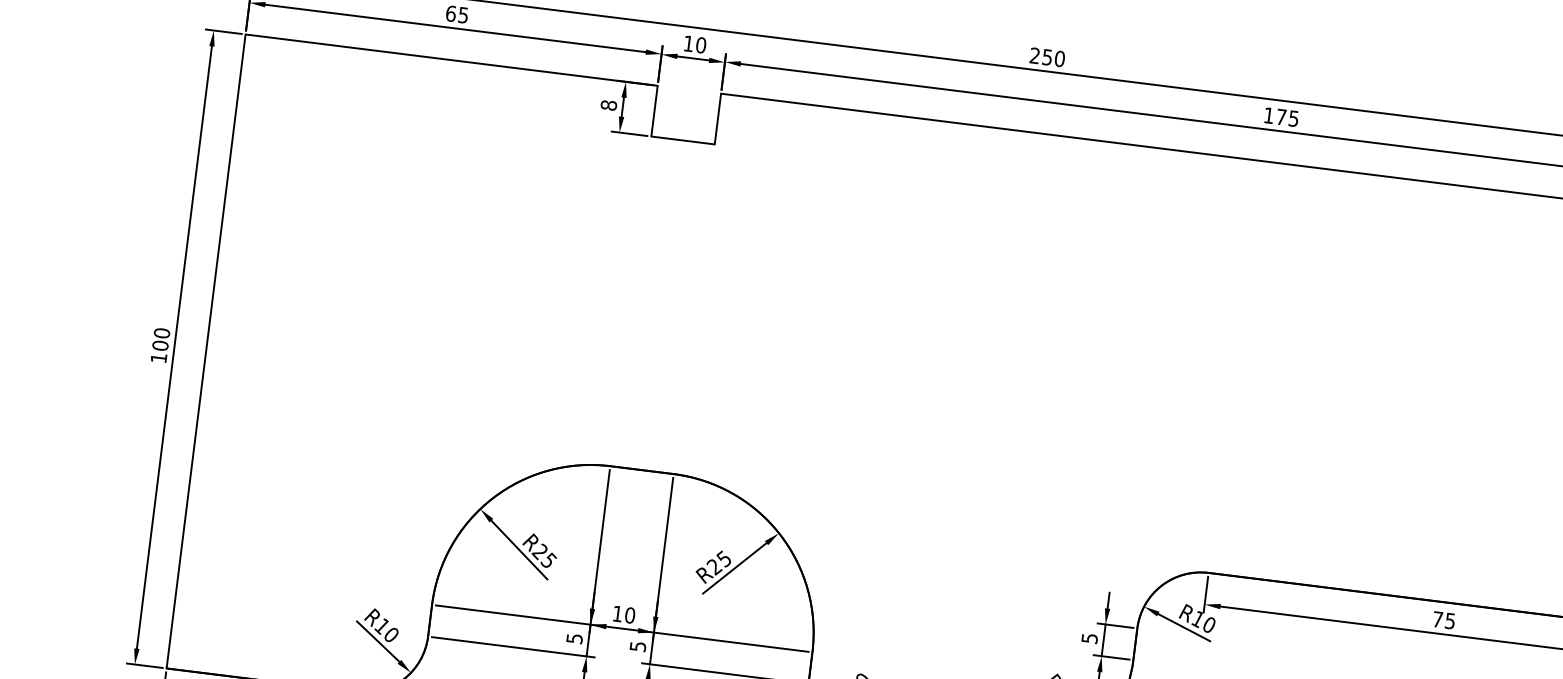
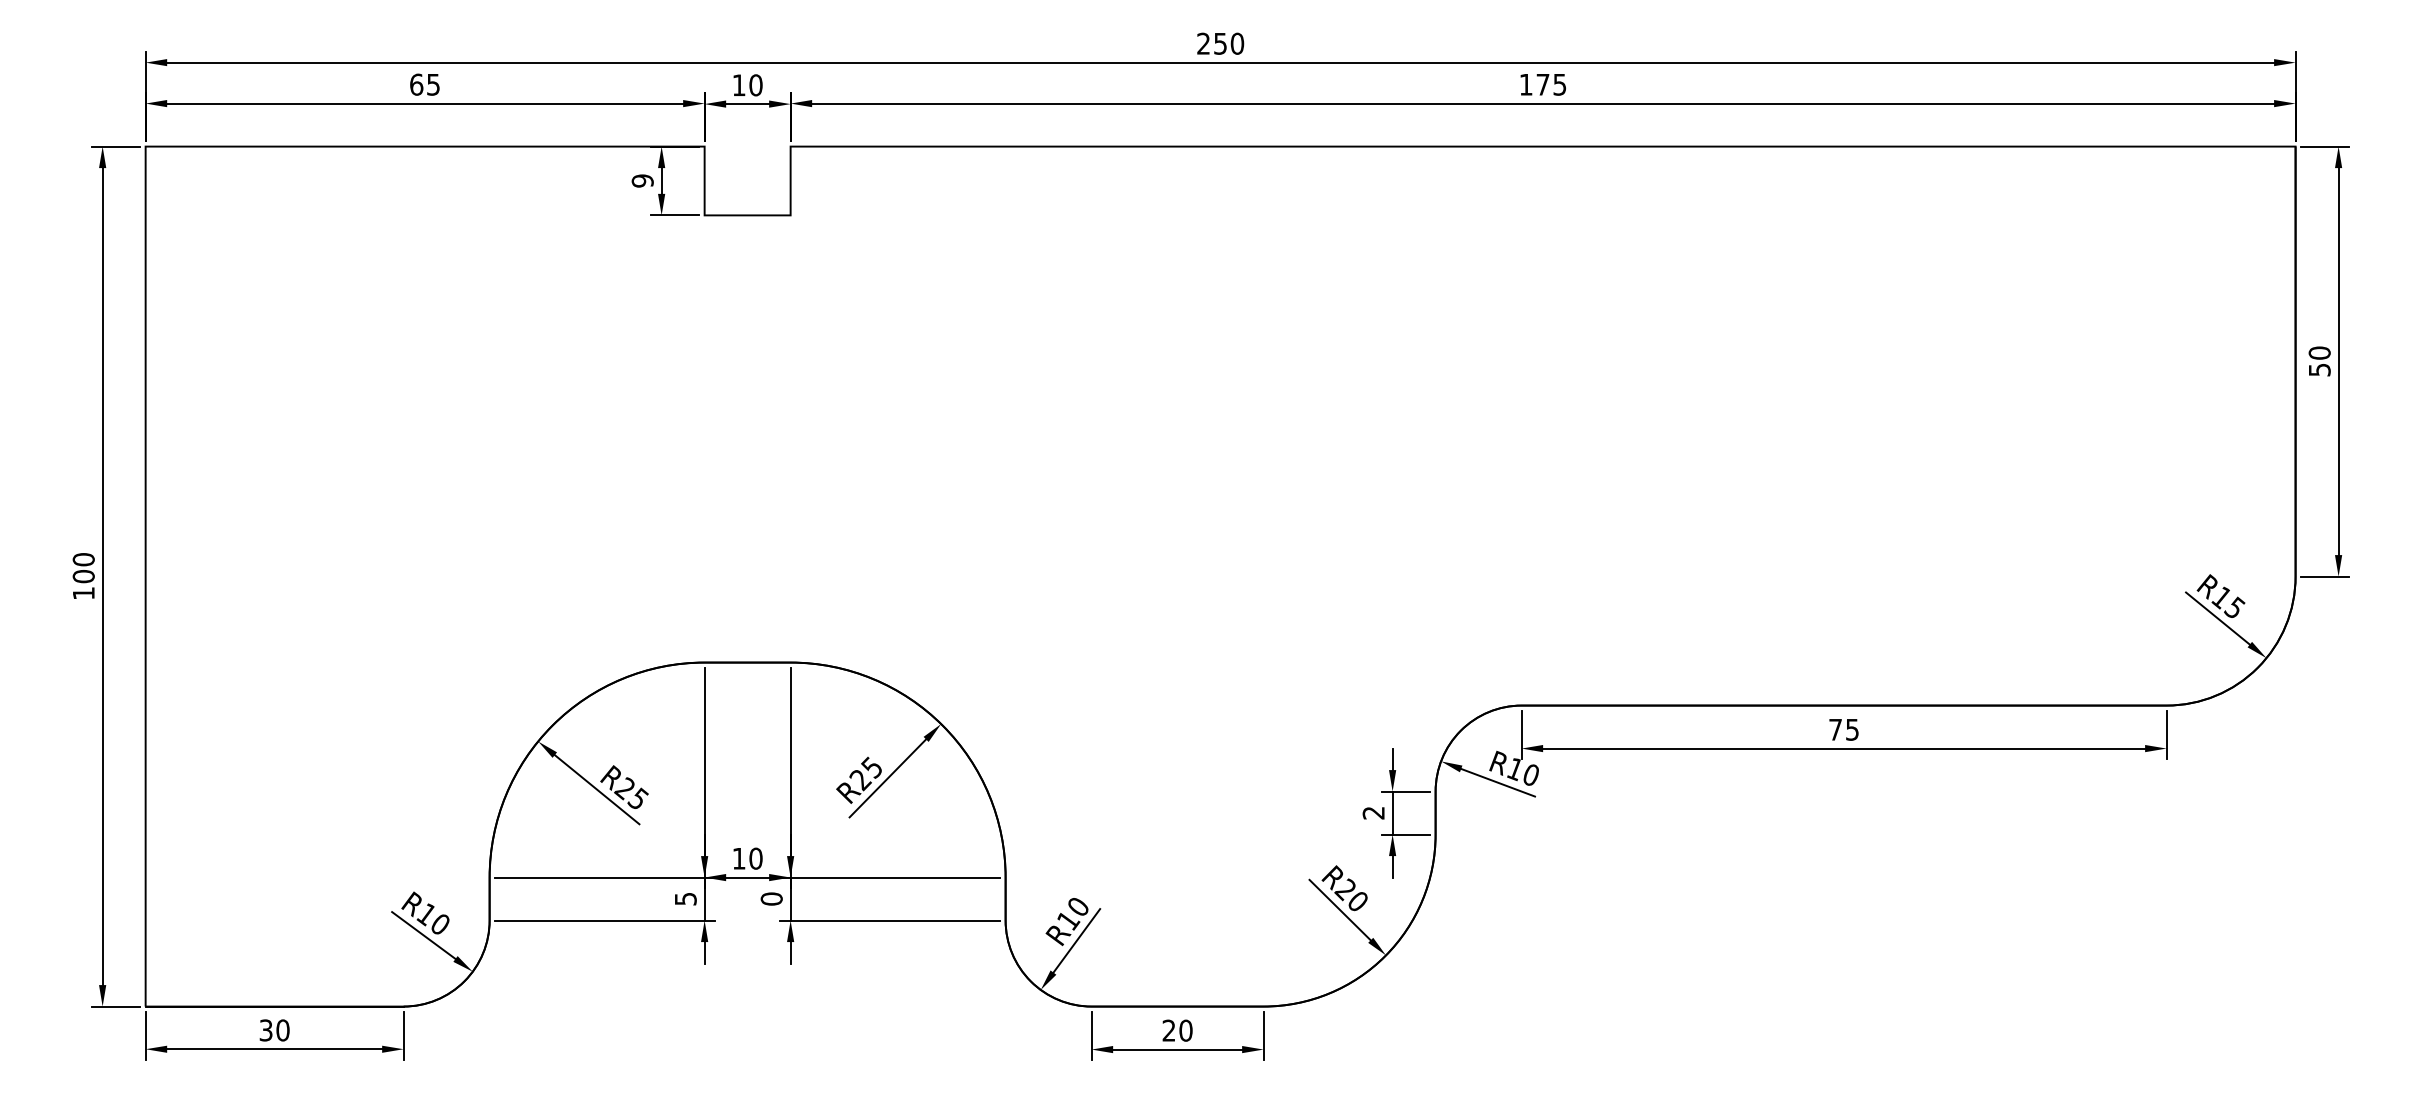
text: (608, 105) -> (642, 180), 8 -> 9
text: (1089, 638) -> (1373, 813), 5 -> 2
text: (637, 646) -> (771, 898), 5 -> 0

